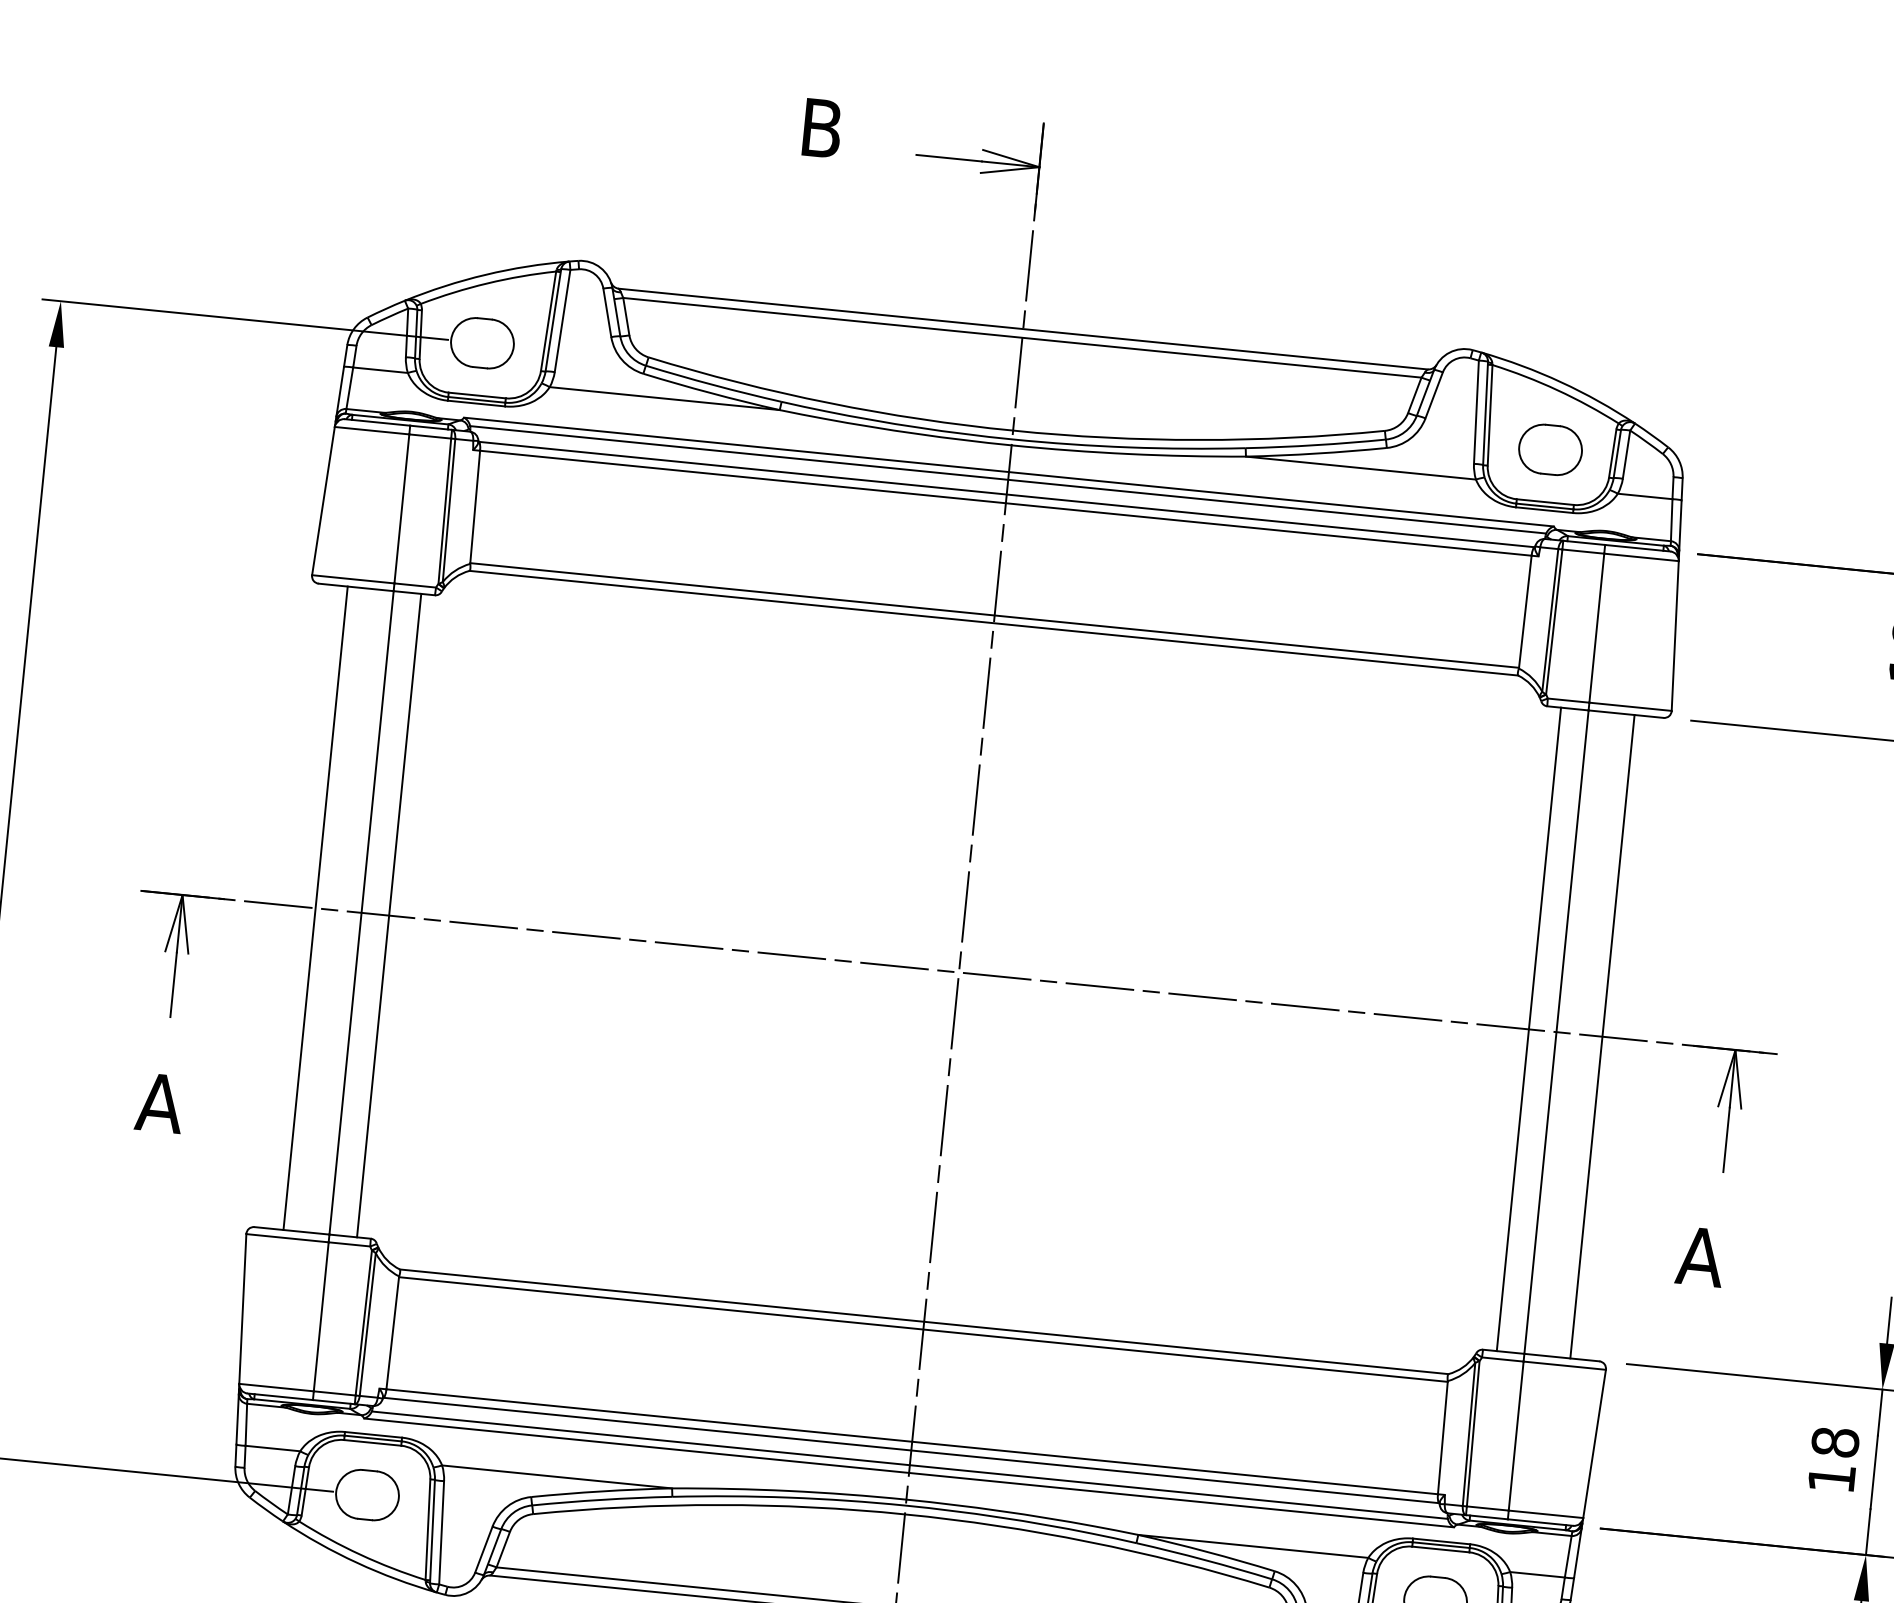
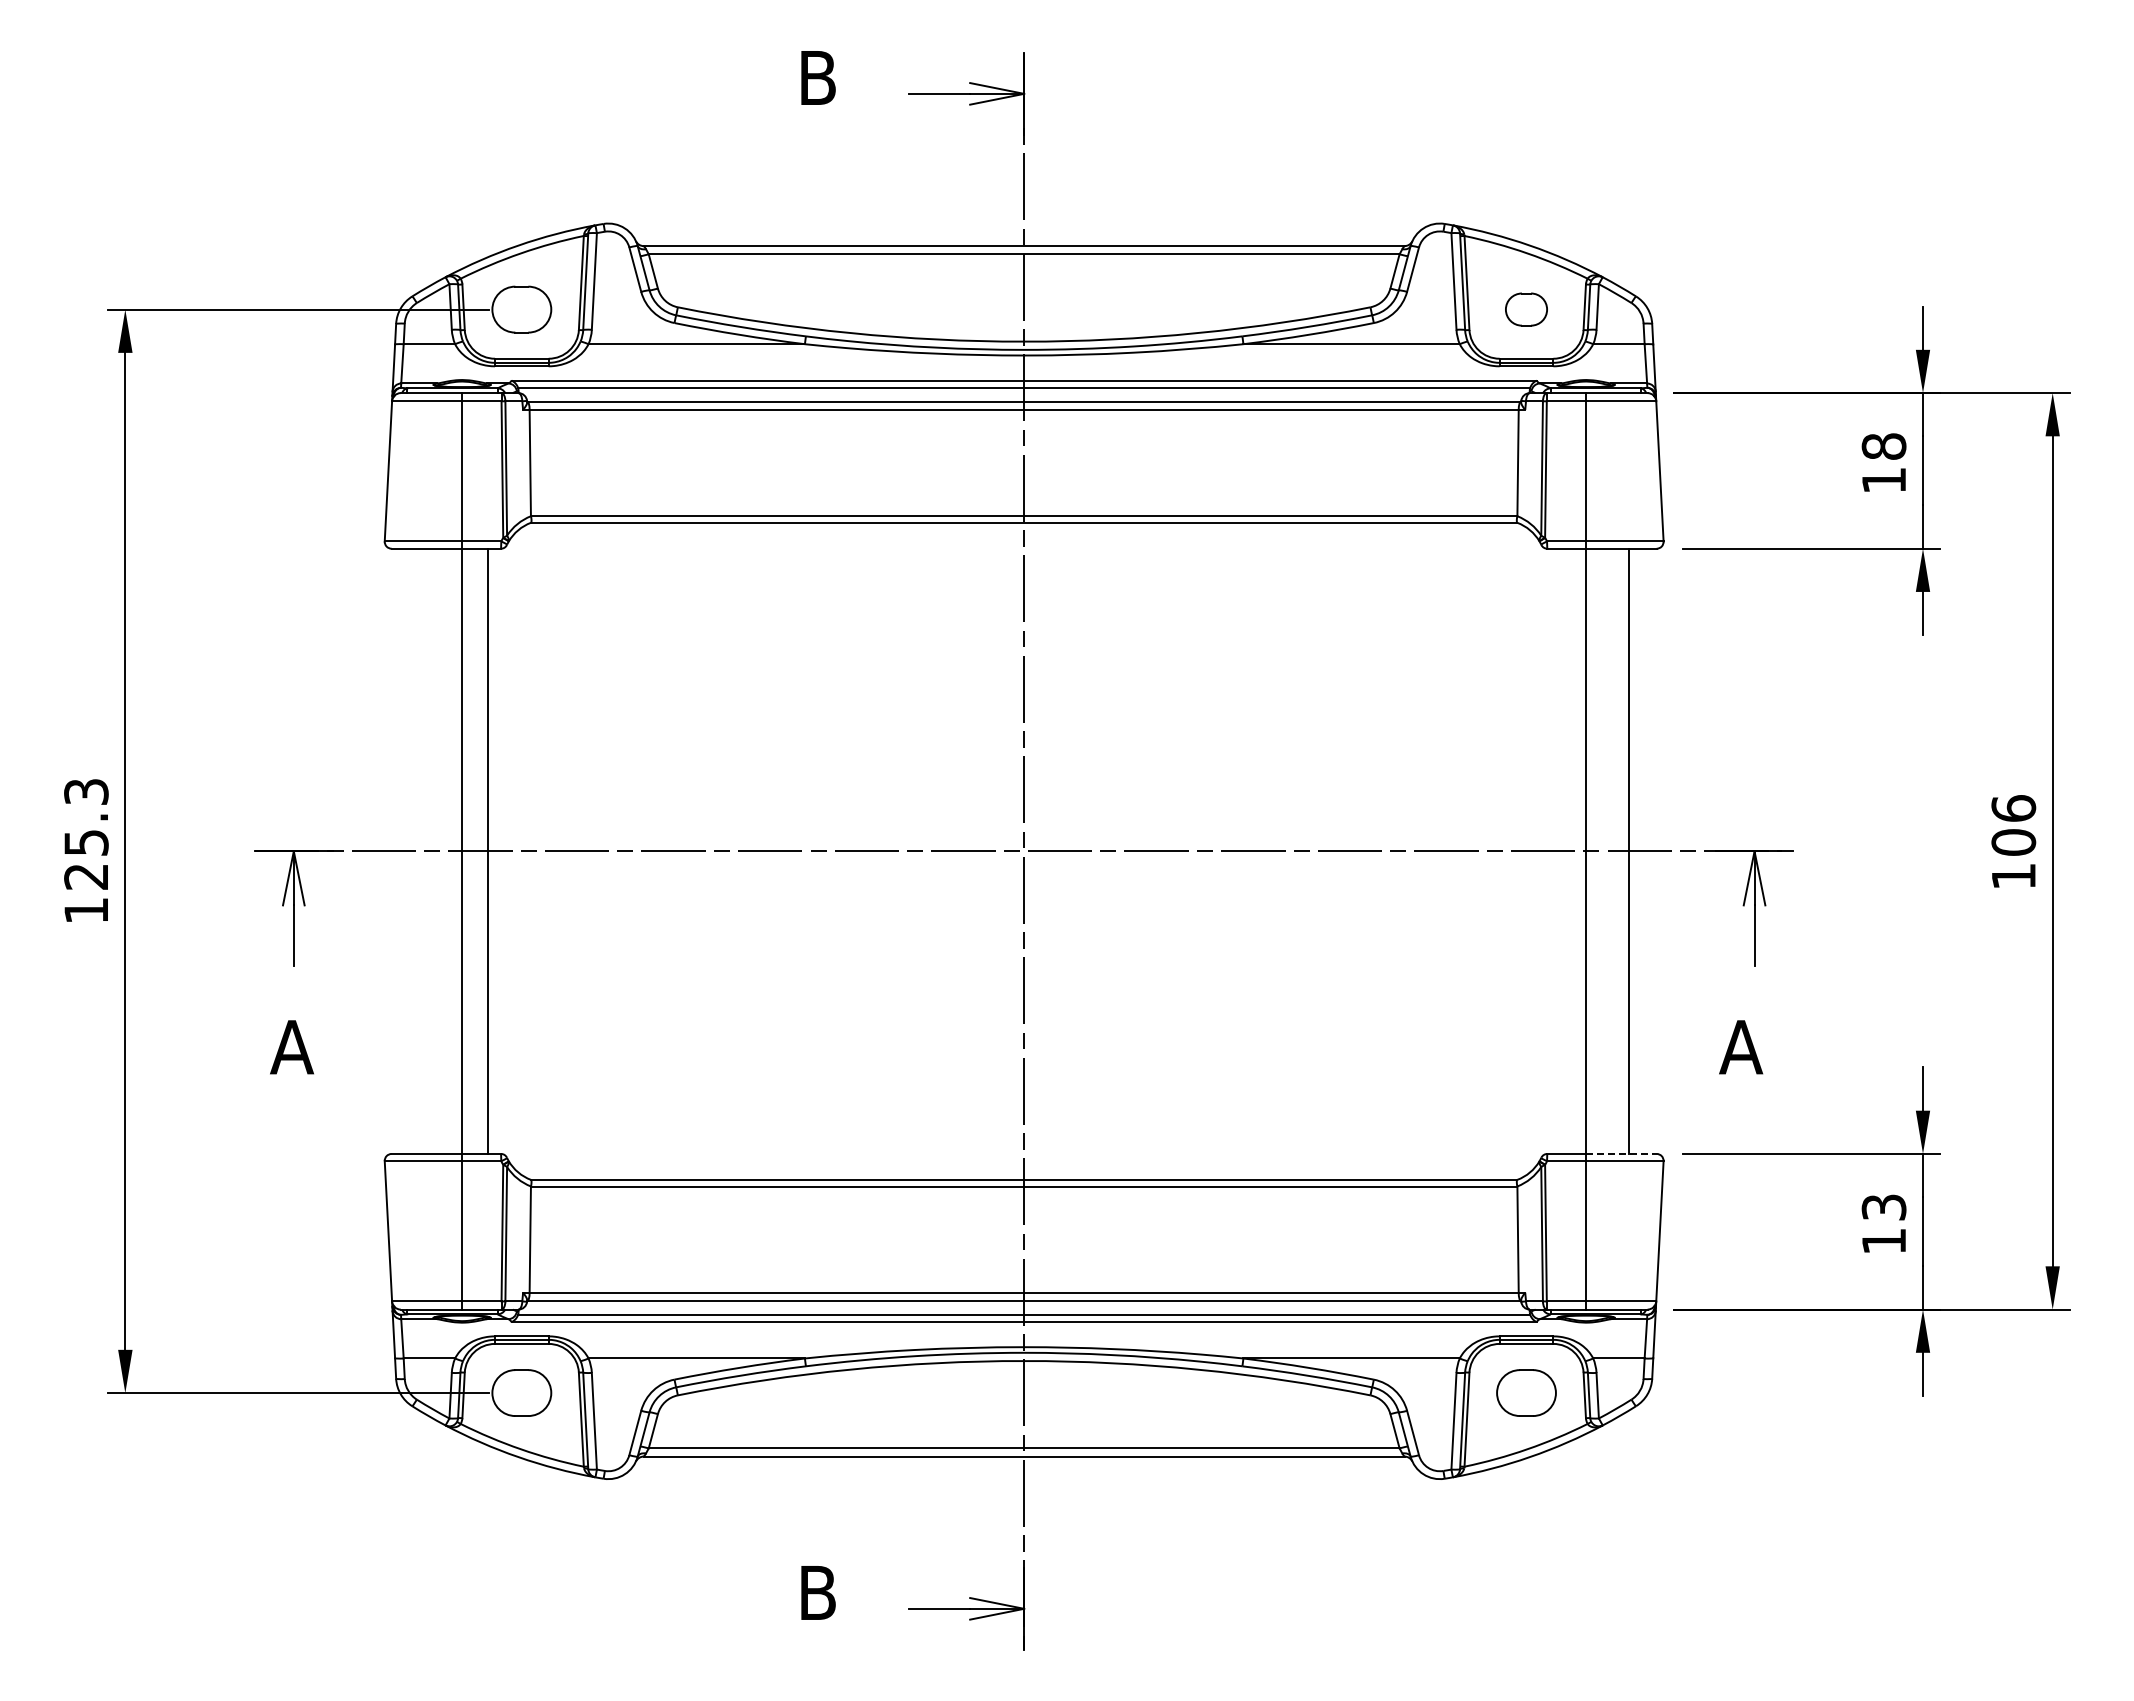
part: (1550, 449) -> (1526, 309), size x0.7
line: (315, 907) -> (418, 850), removed
line: (1529, 1028) -> (1560, 850), removed
line: (1561, 1357) -> (1621, 1153), solid -> dashed
text: (1834, 1442) -> (1883, 1207), 18 -> 13

